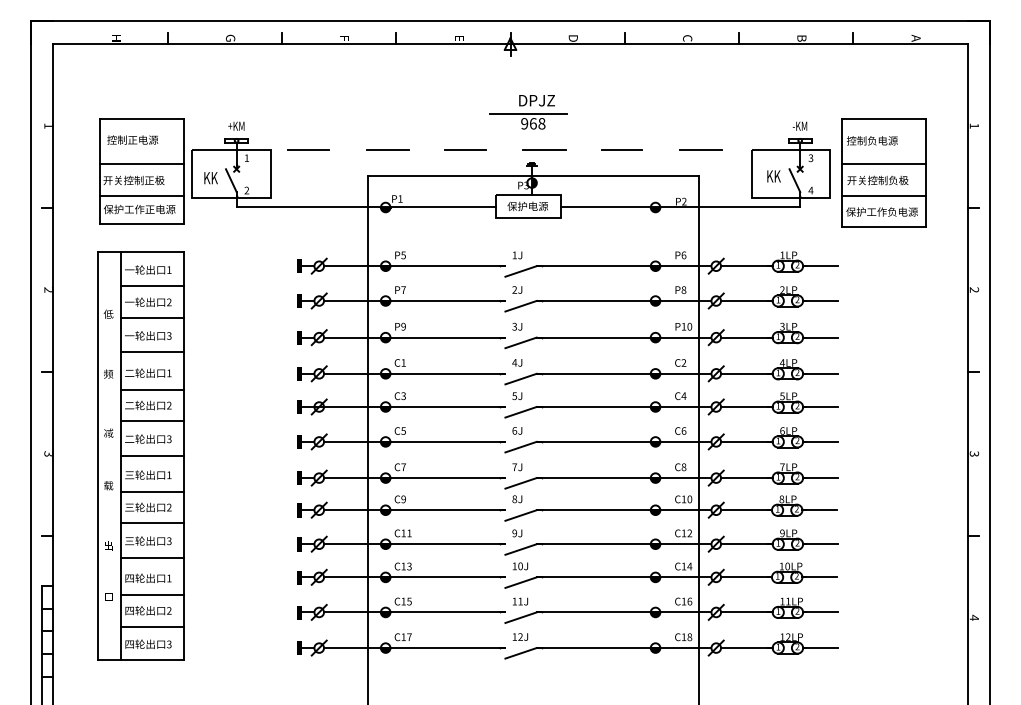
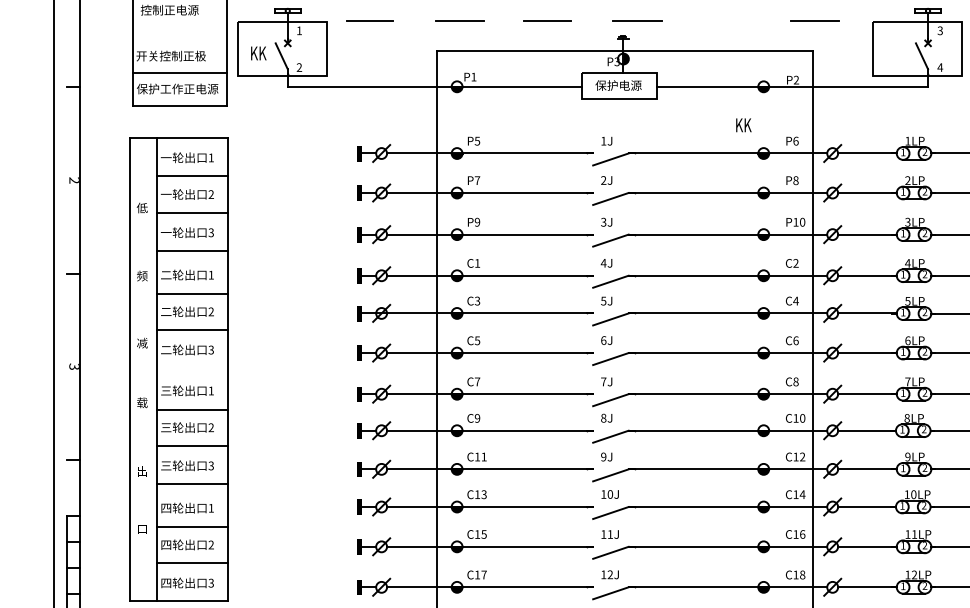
line: (621, 150) -> (725, 22), removed
line: (141, 164) -> (179, 37), removed
text: (773, 176) -> (743, 125), moved
line: (152, 455) -> (192, 368), removed

